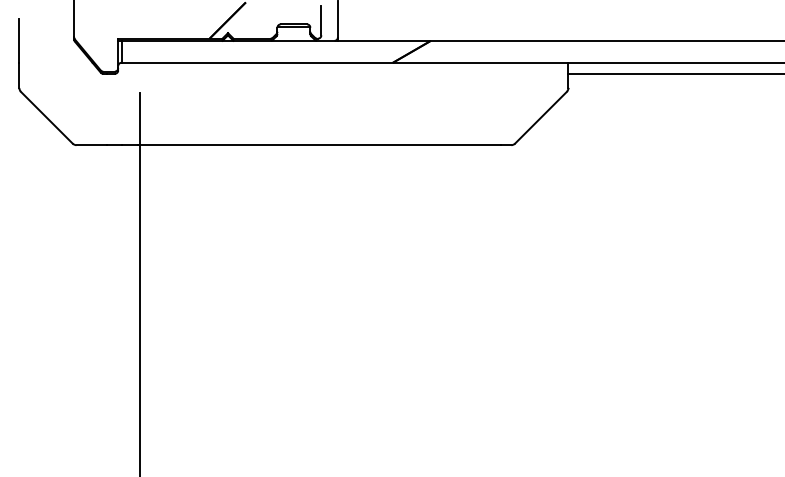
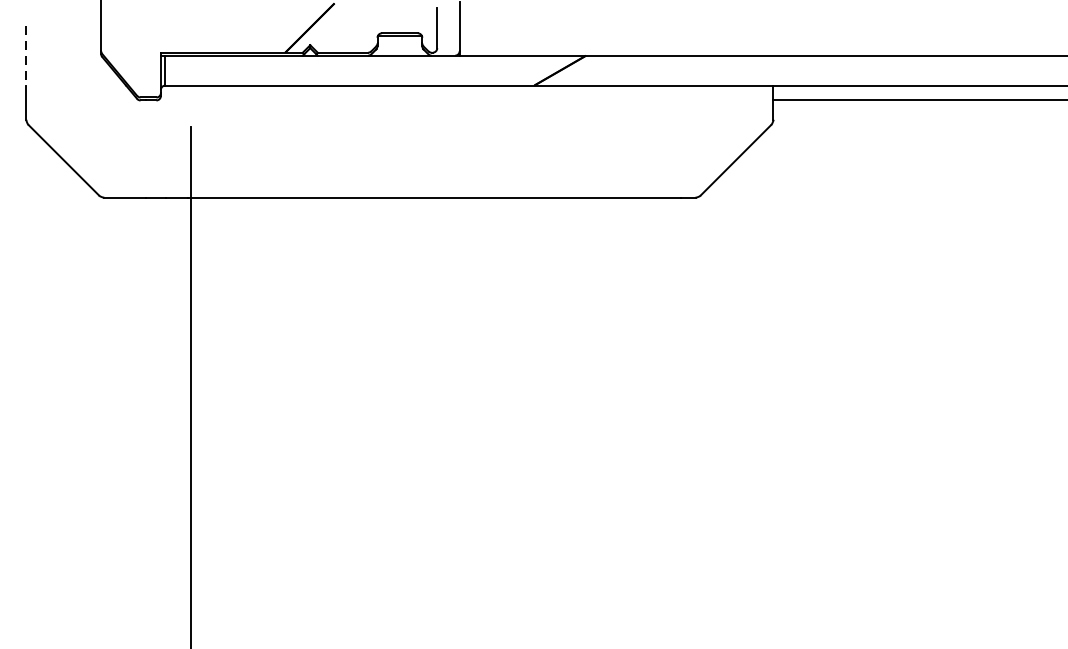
line: (19, 40) -> (26, 55), solid -> dashed

